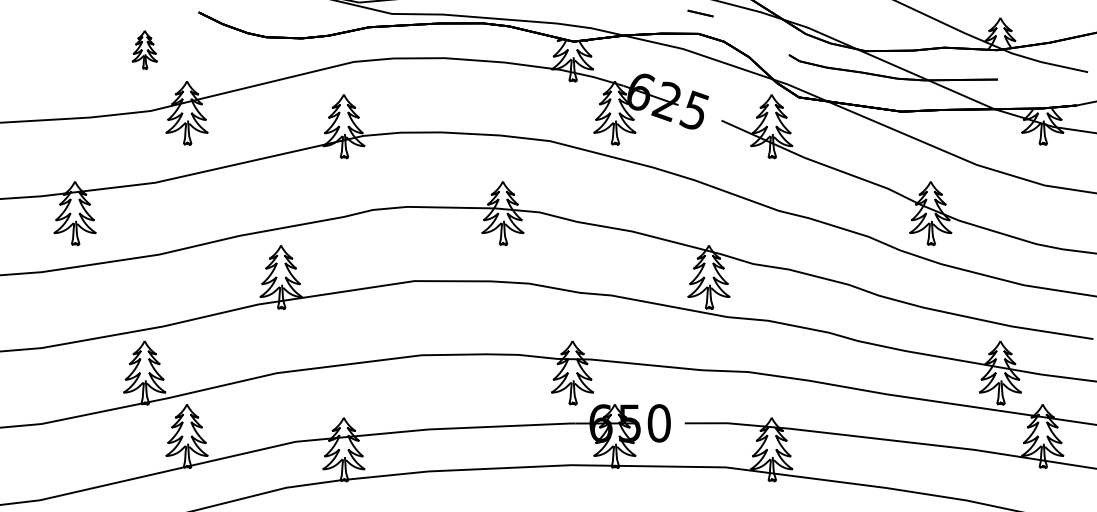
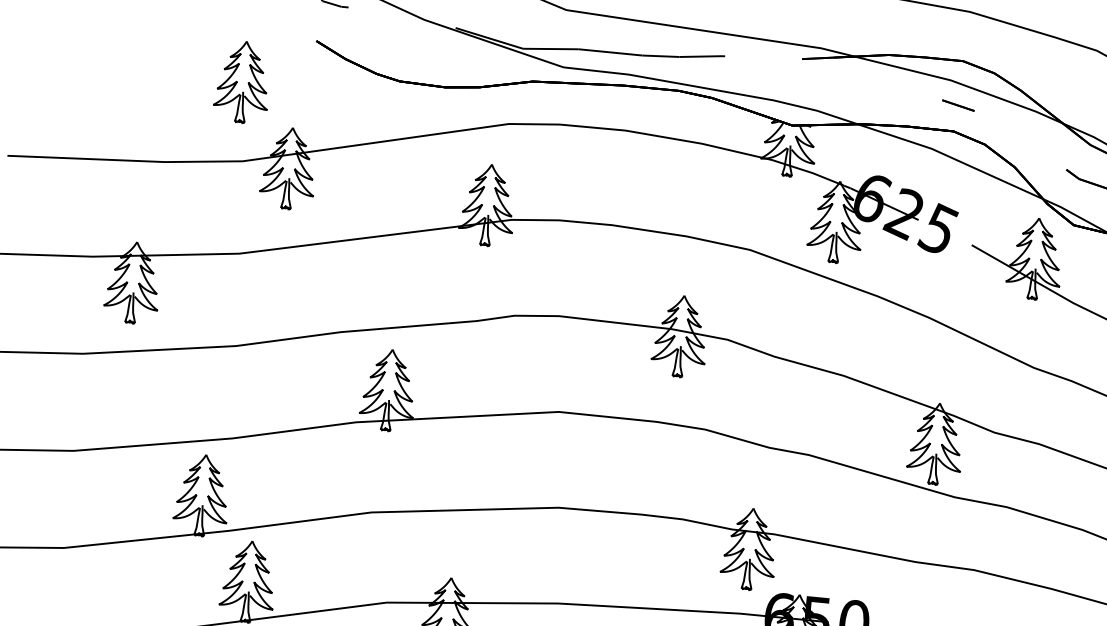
part: (144, 49) -> (242, 81), size x1.67

